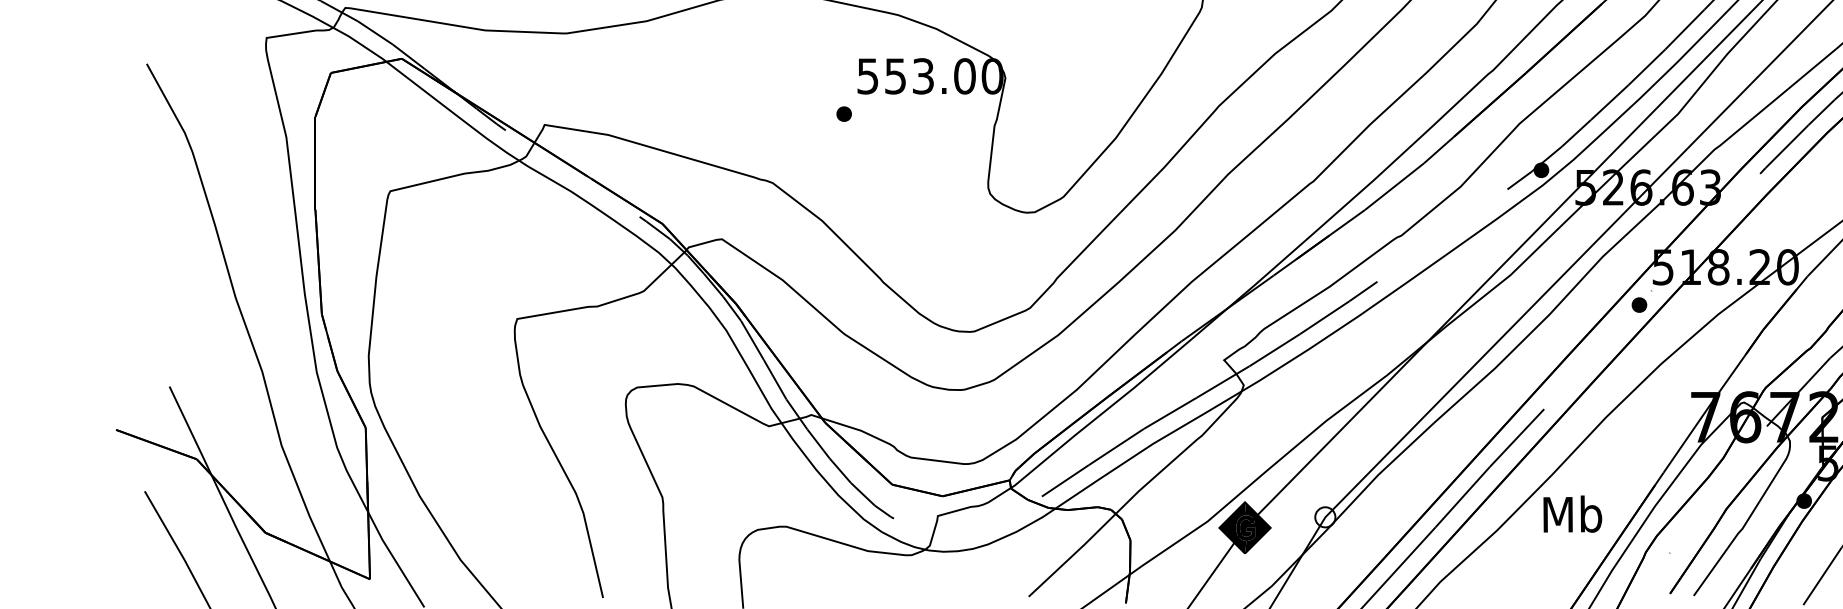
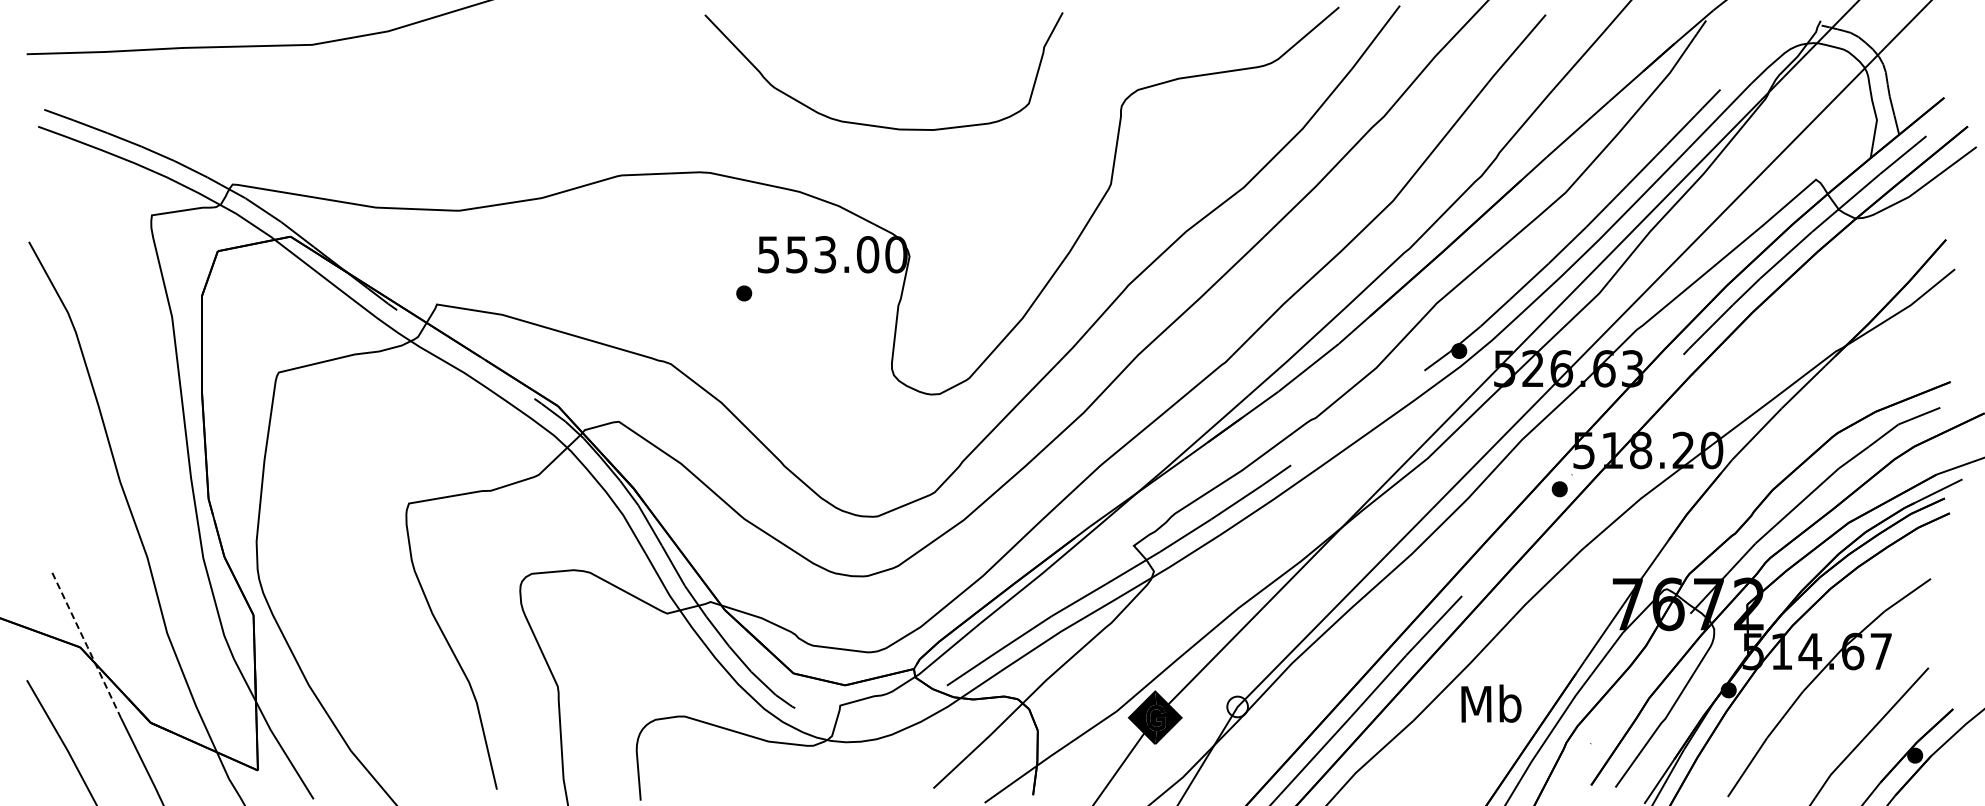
line: (202, 457) -> (86, 645), solid -> dashed

